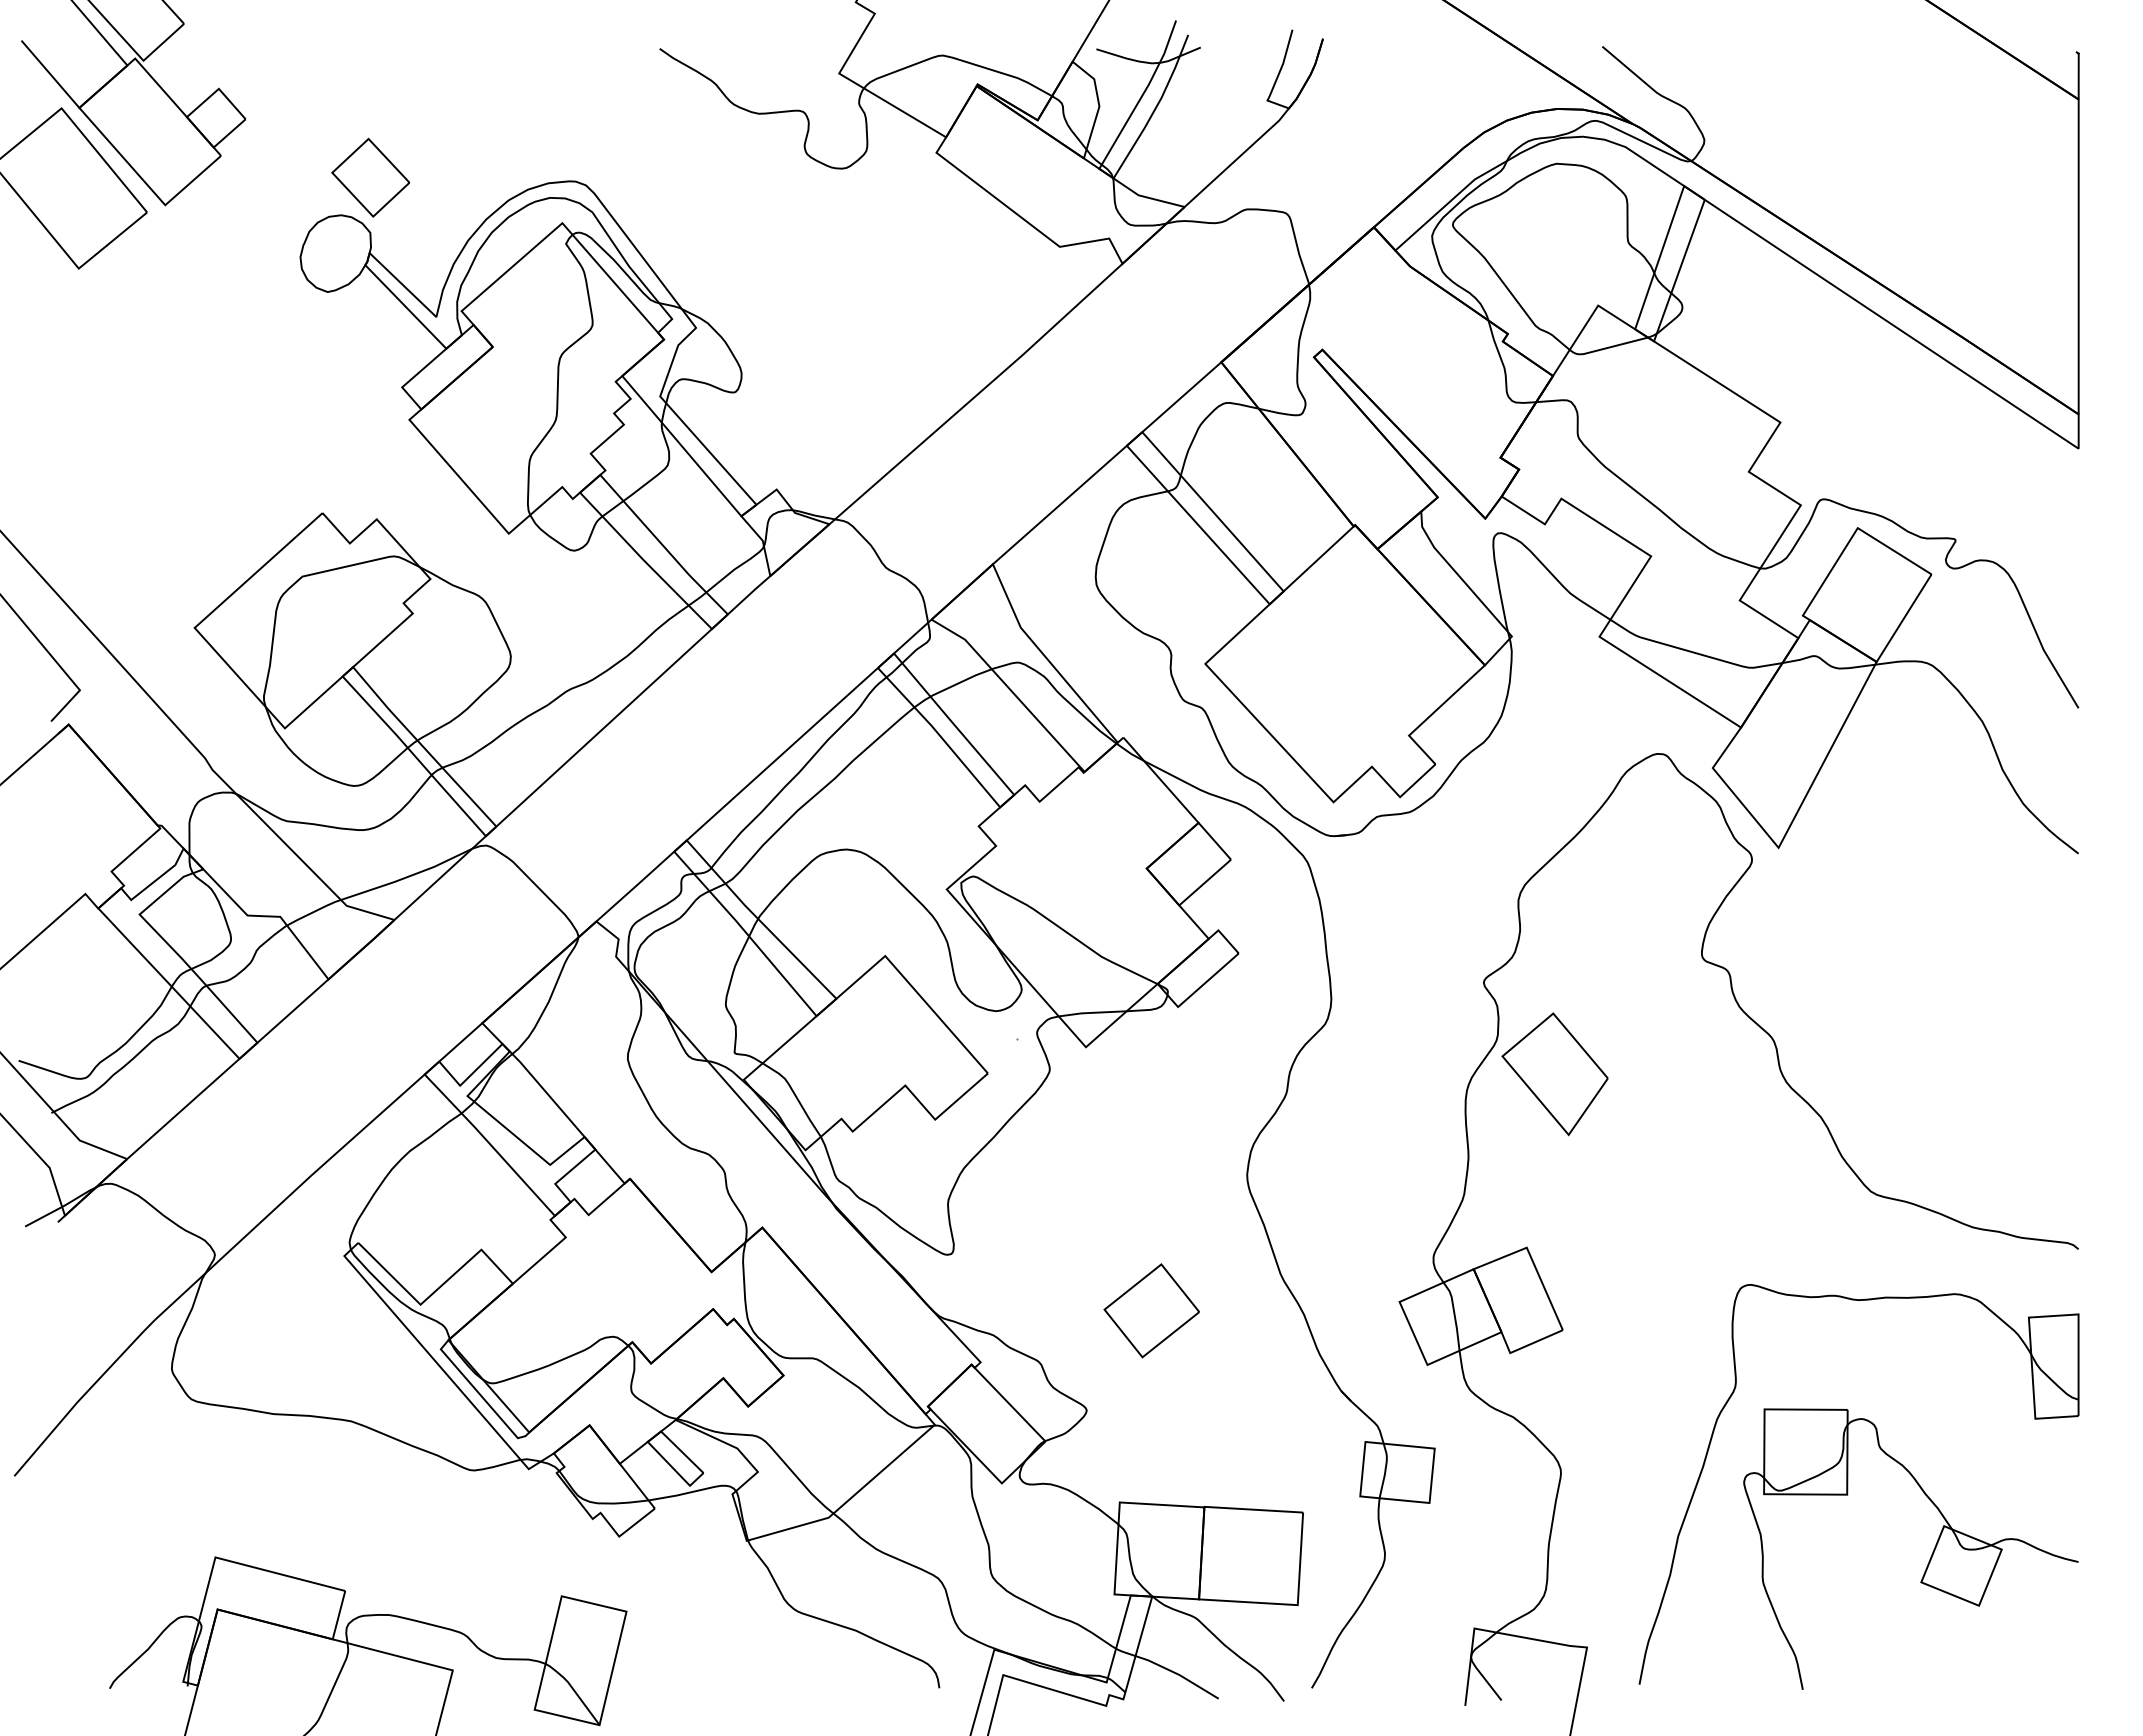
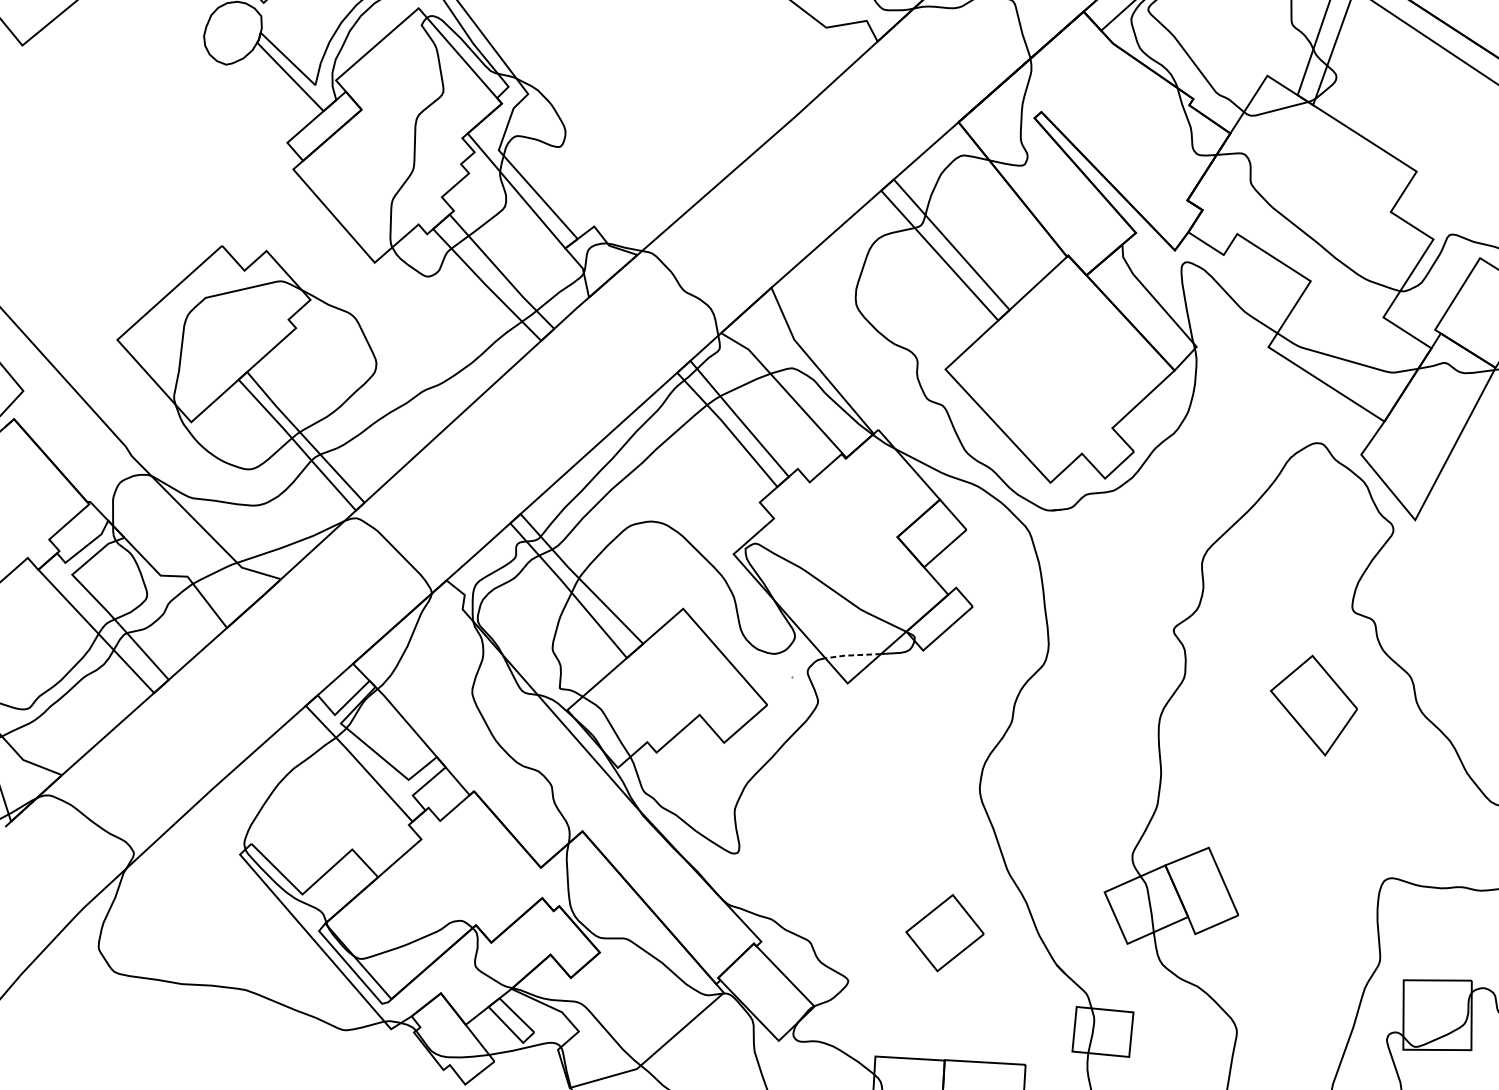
line: (1092, 1012) -> (853, 655), solid -> dashed
part: (1554, 1074) -> (1313, 705), moved
part: (1151, 1310) -> (944, 932), moved

